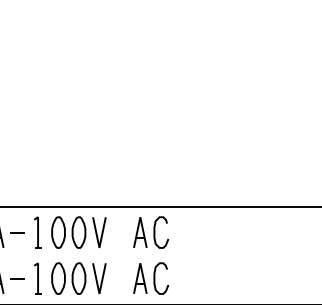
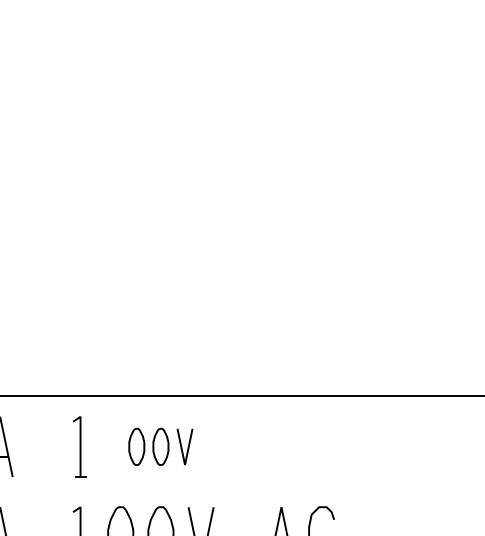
line: (17, 232) -> (40, 446), removed
part: (78, 232) -> (159, 446), size x0.6
part: (151, 232) -> (303, 446), removed

